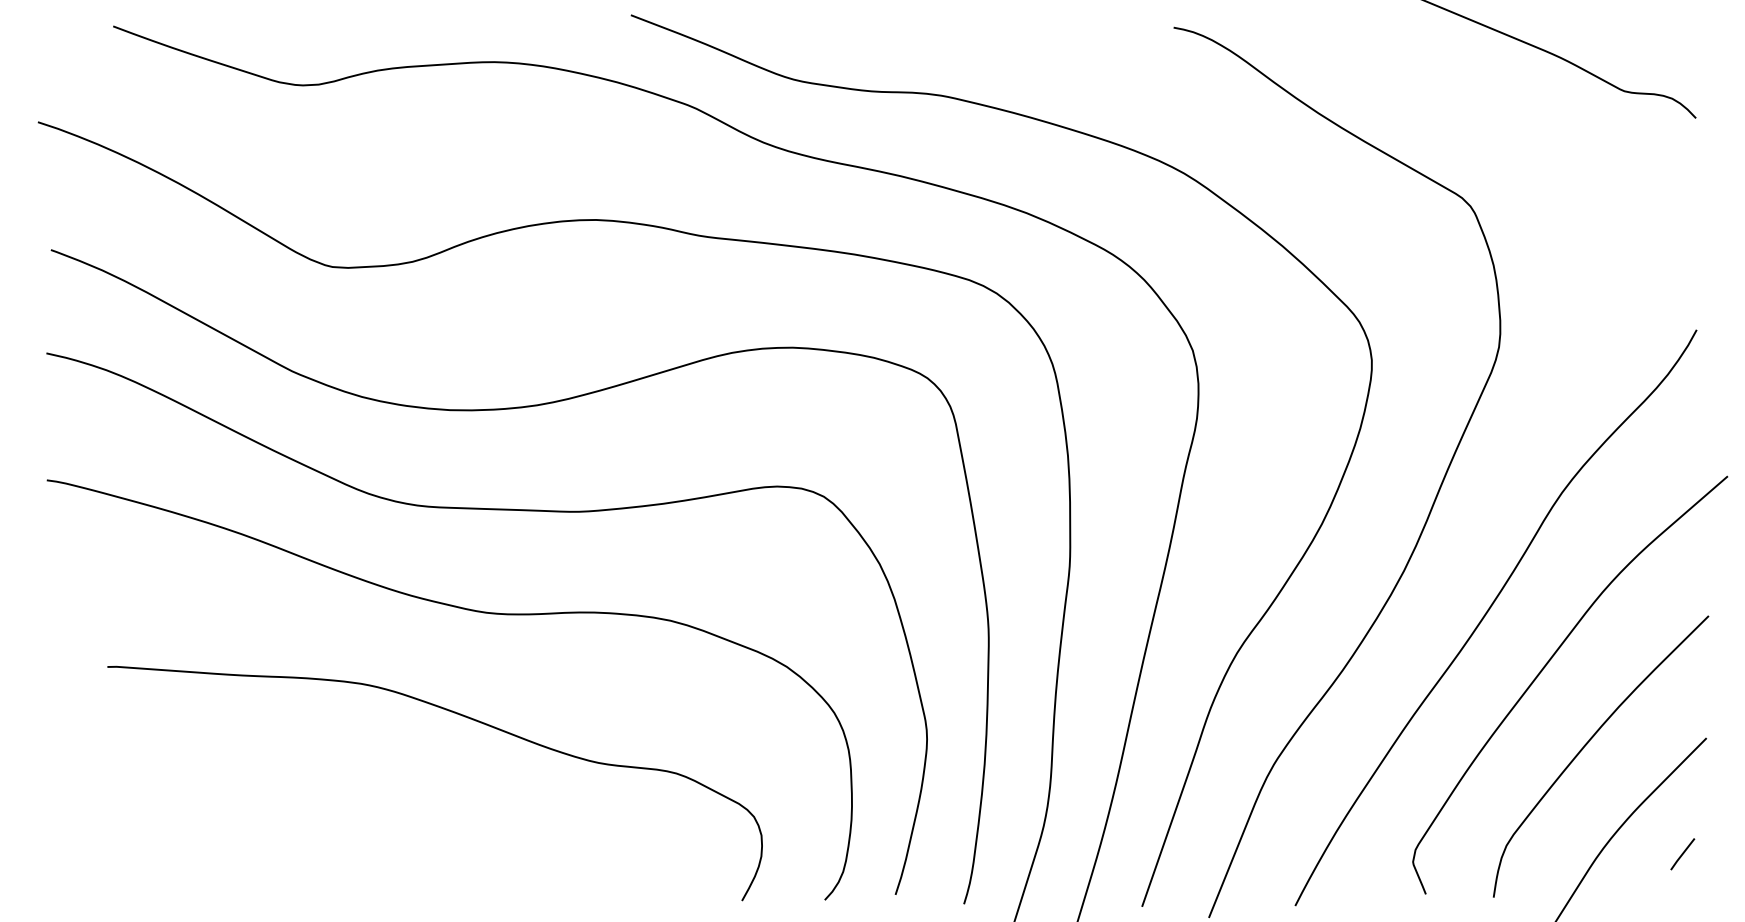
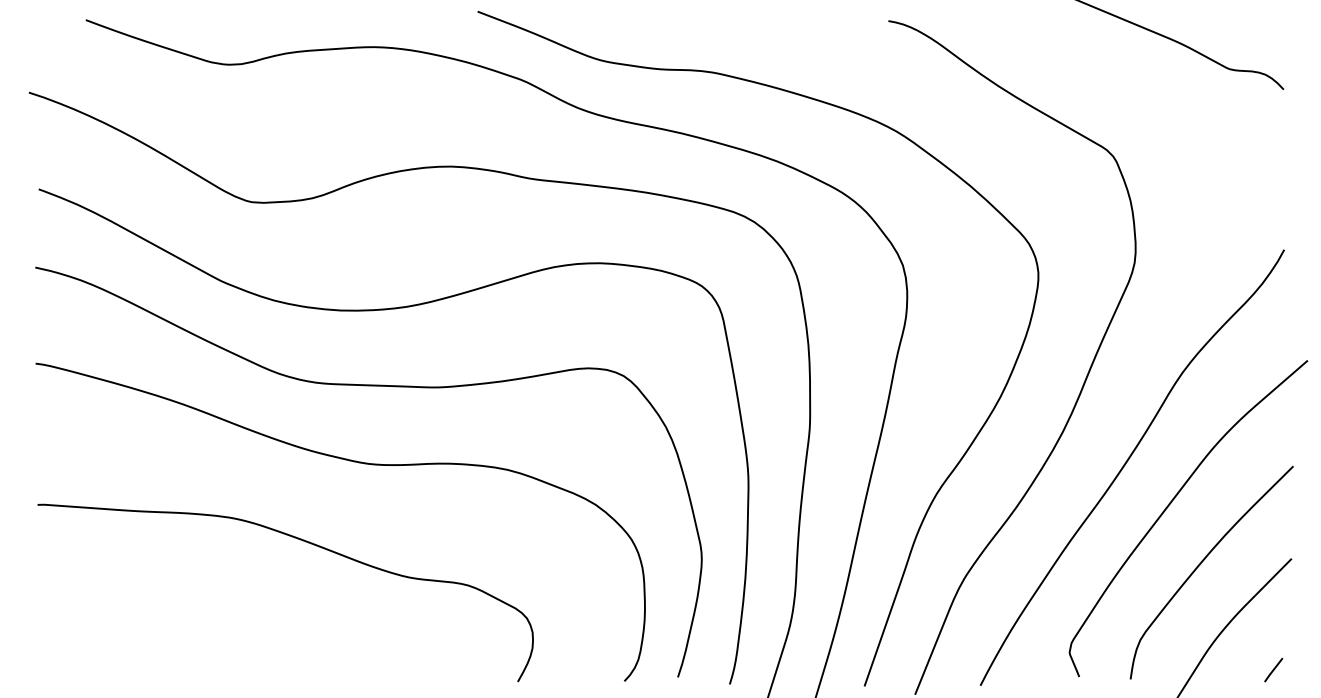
curve: (456, 714) -> (301, 540), moved
line: (1682, 854) -> (1273, 670), moved

